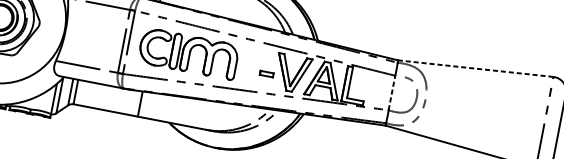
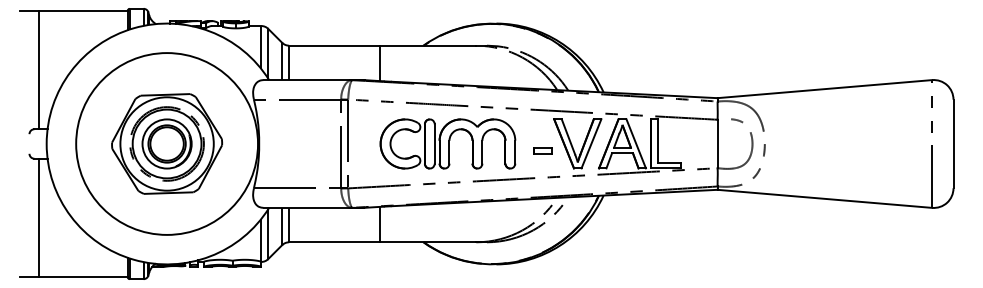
part: (188, 53) -> (447, 143), moved
line: (475, 68) -> (824, 89), dashed -> solid
line: (391, 92) -> (717, 143), dashed -> solid

